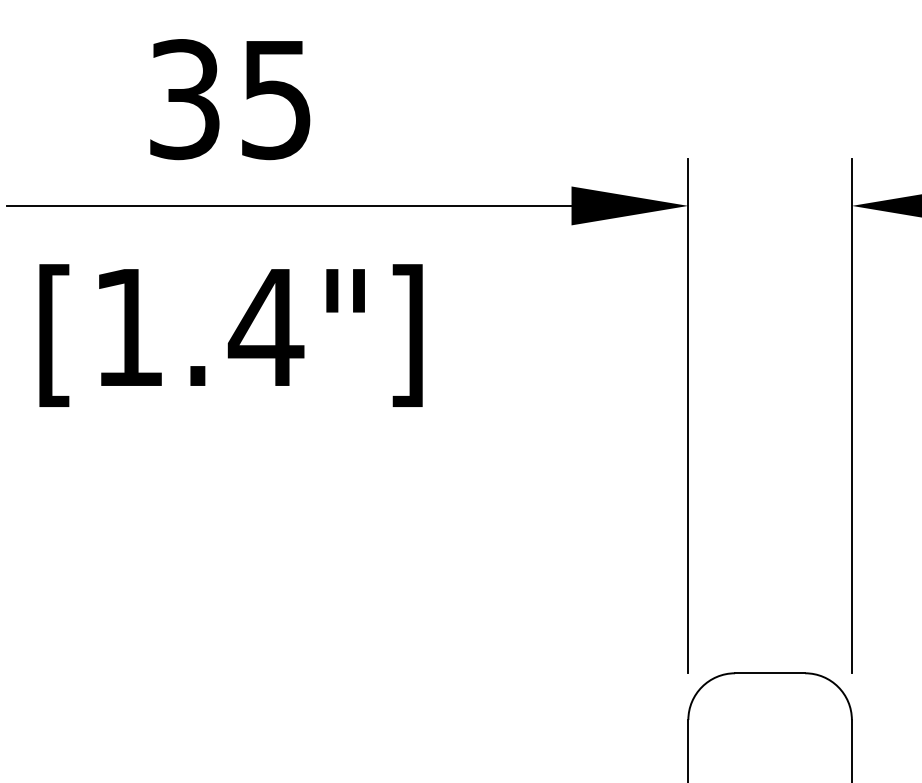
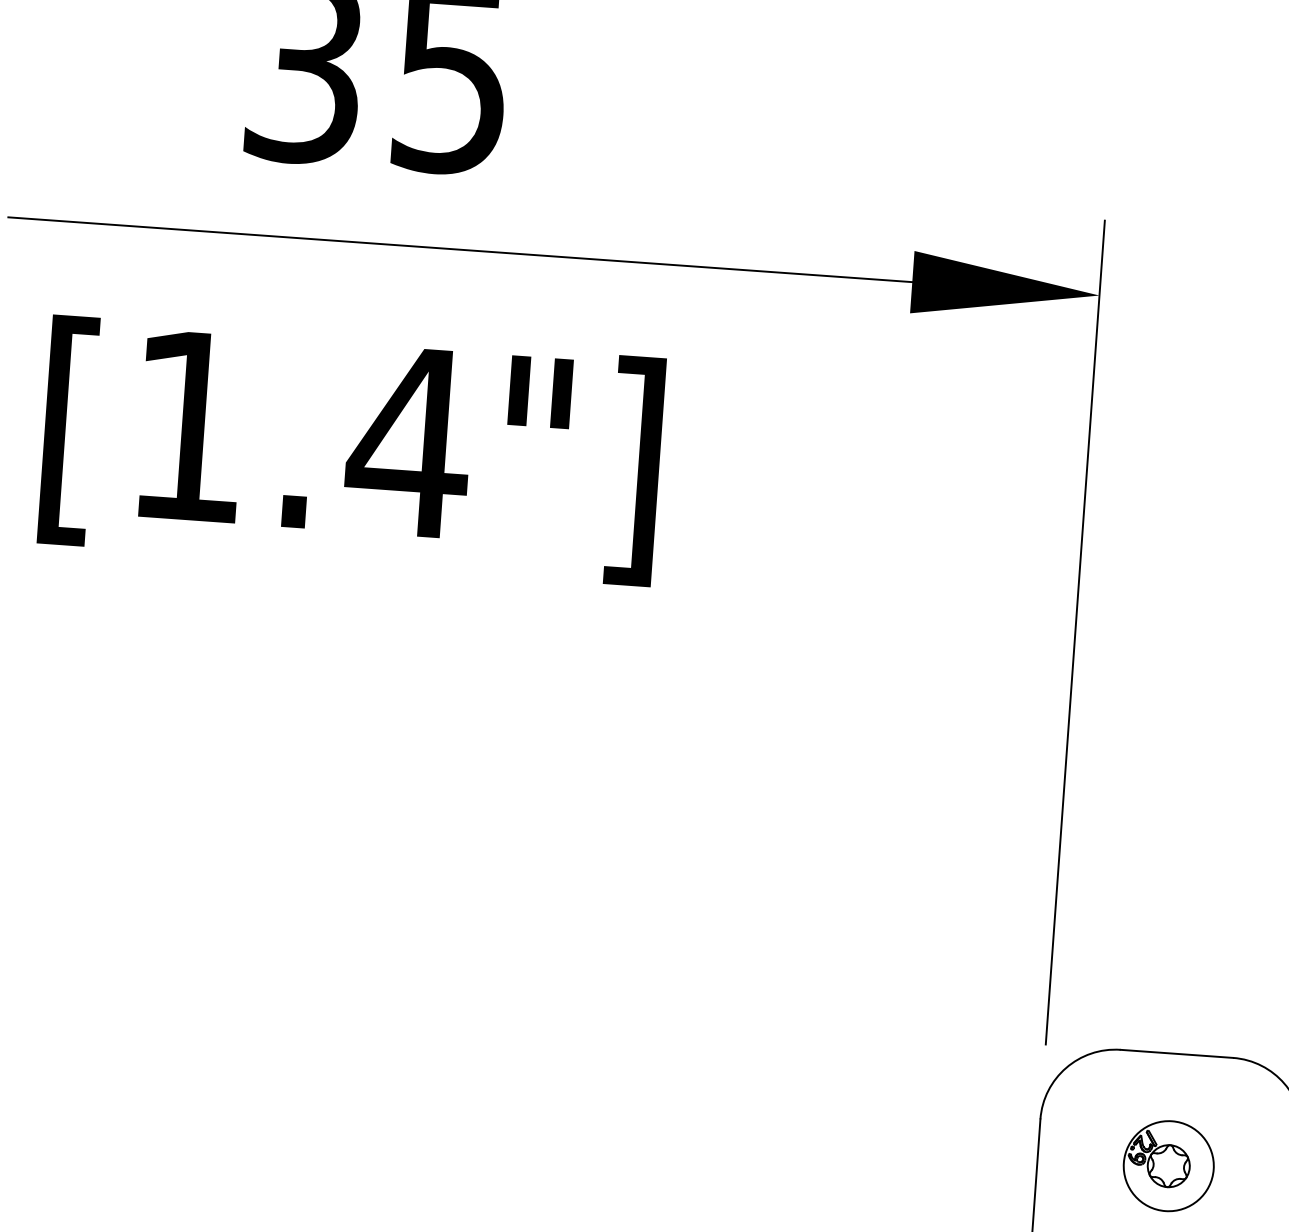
part: (770, 743) -> (1169, 1166), added

